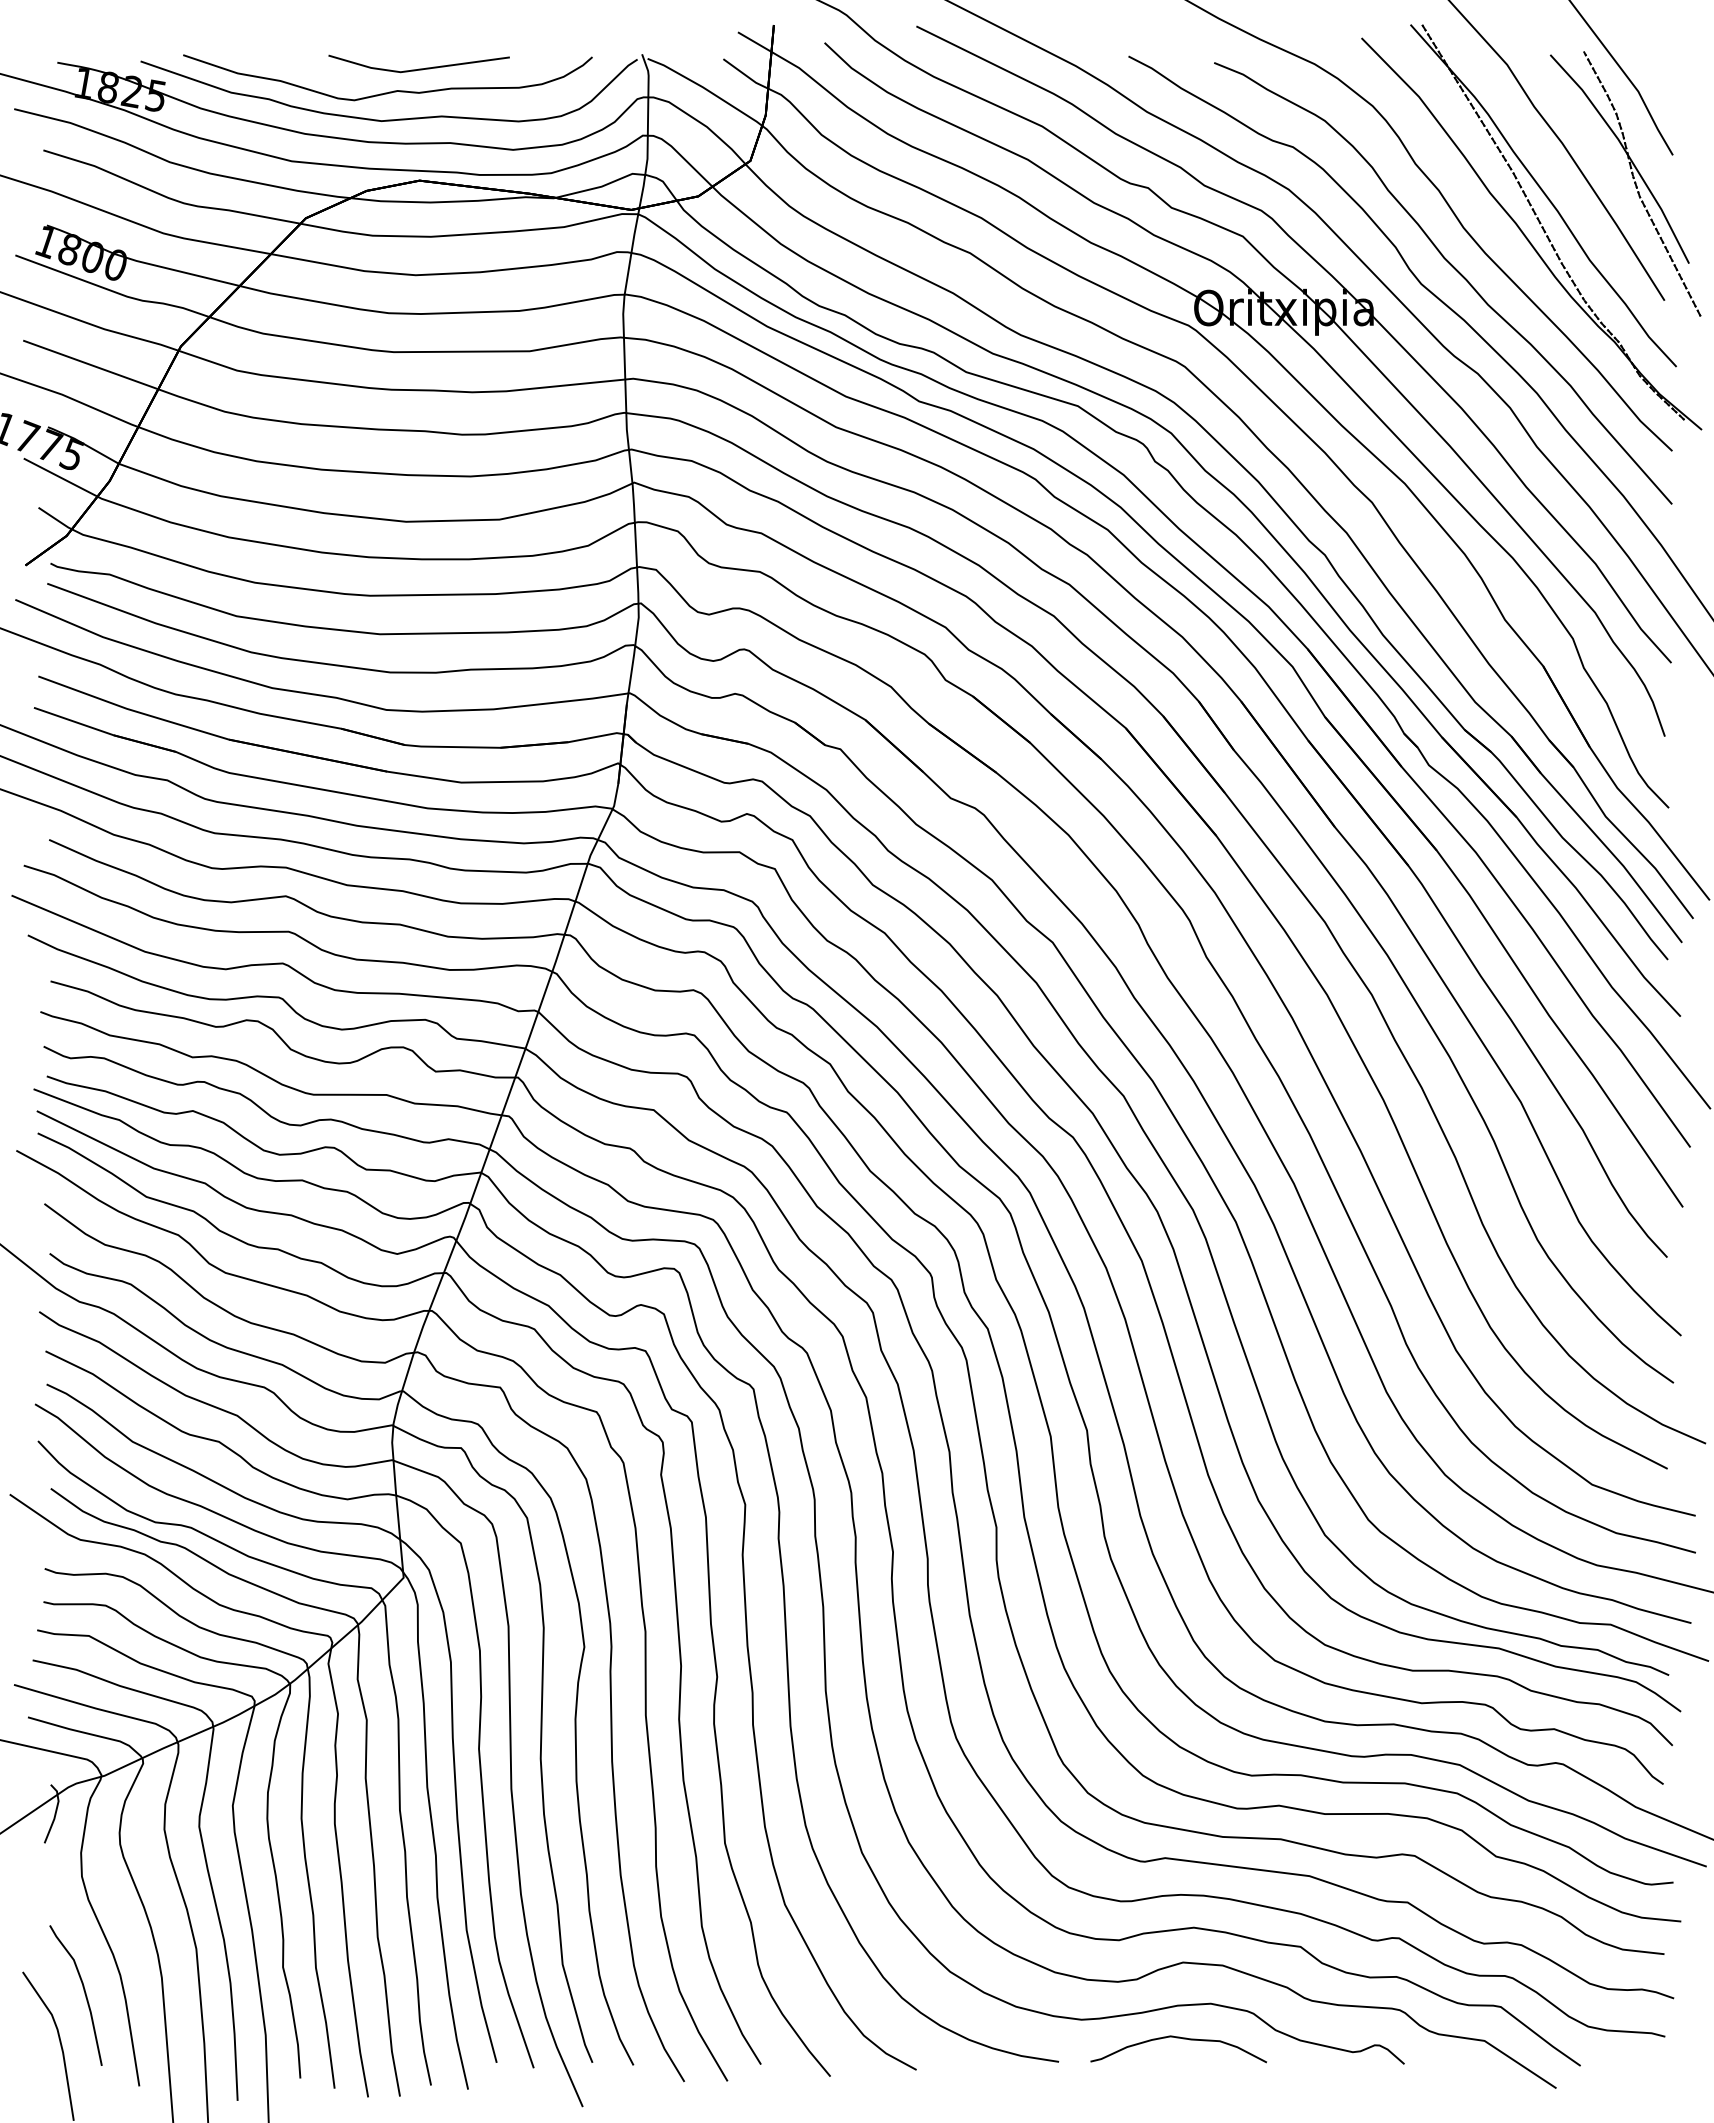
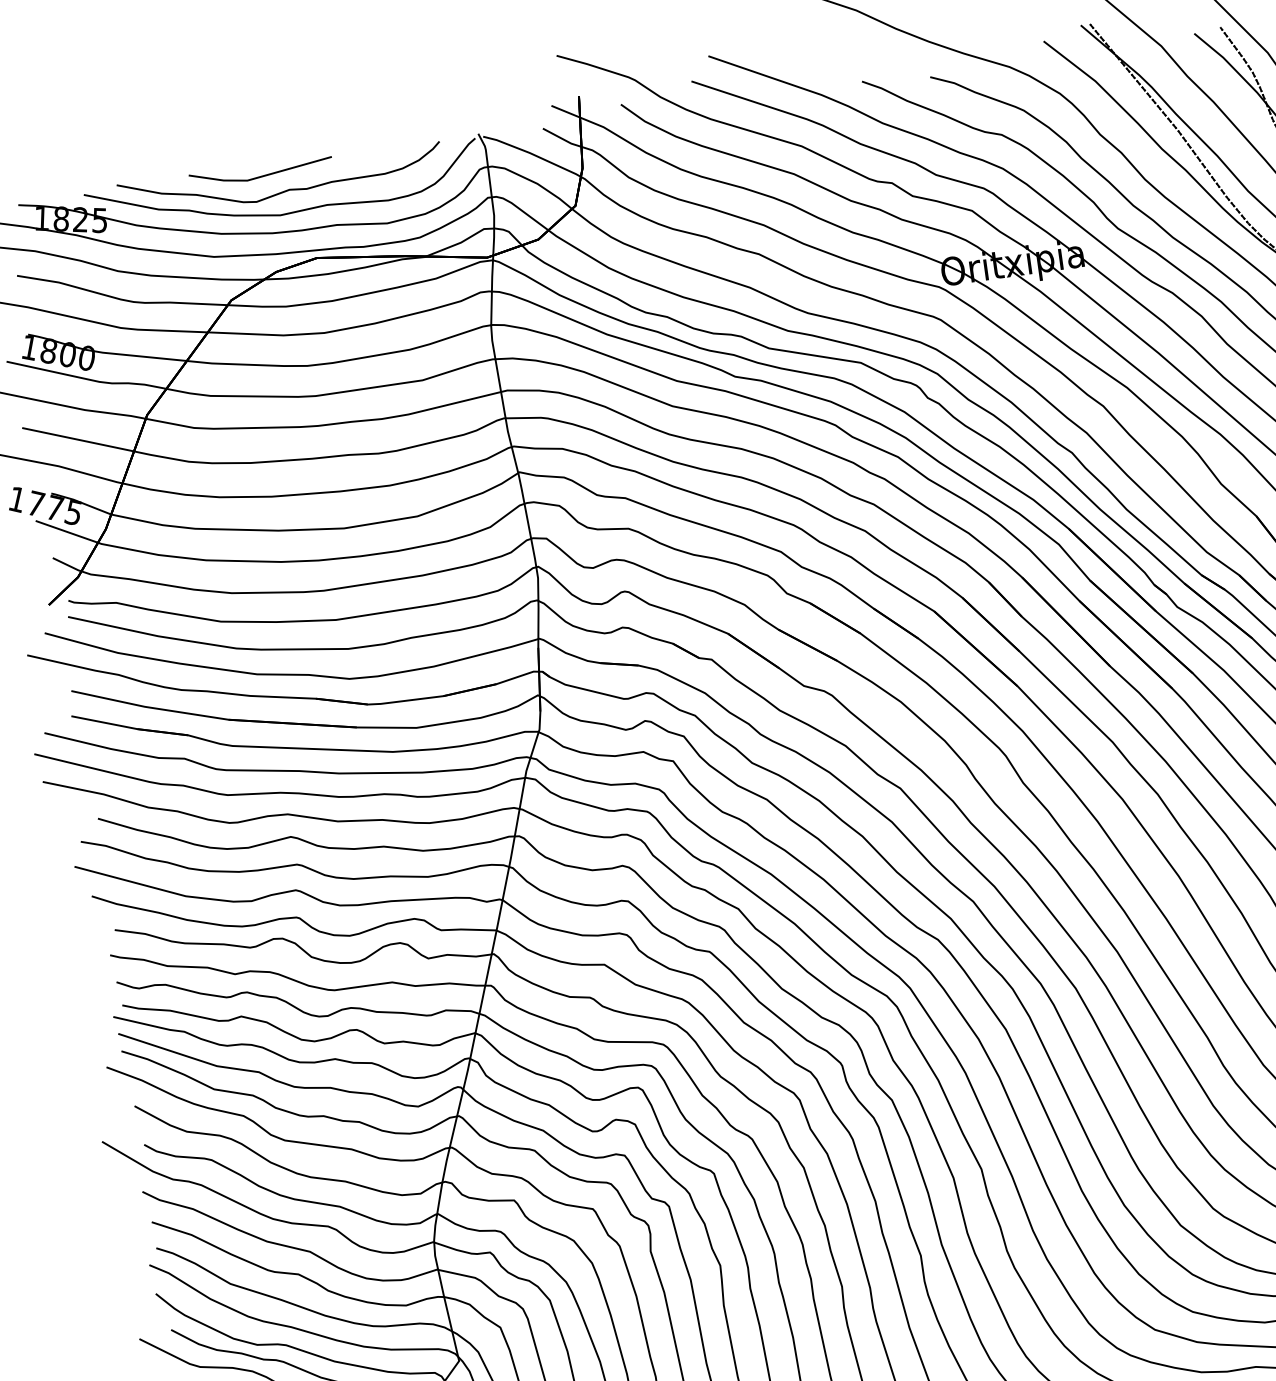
line: (418, 68) -> (261, 175), moved

